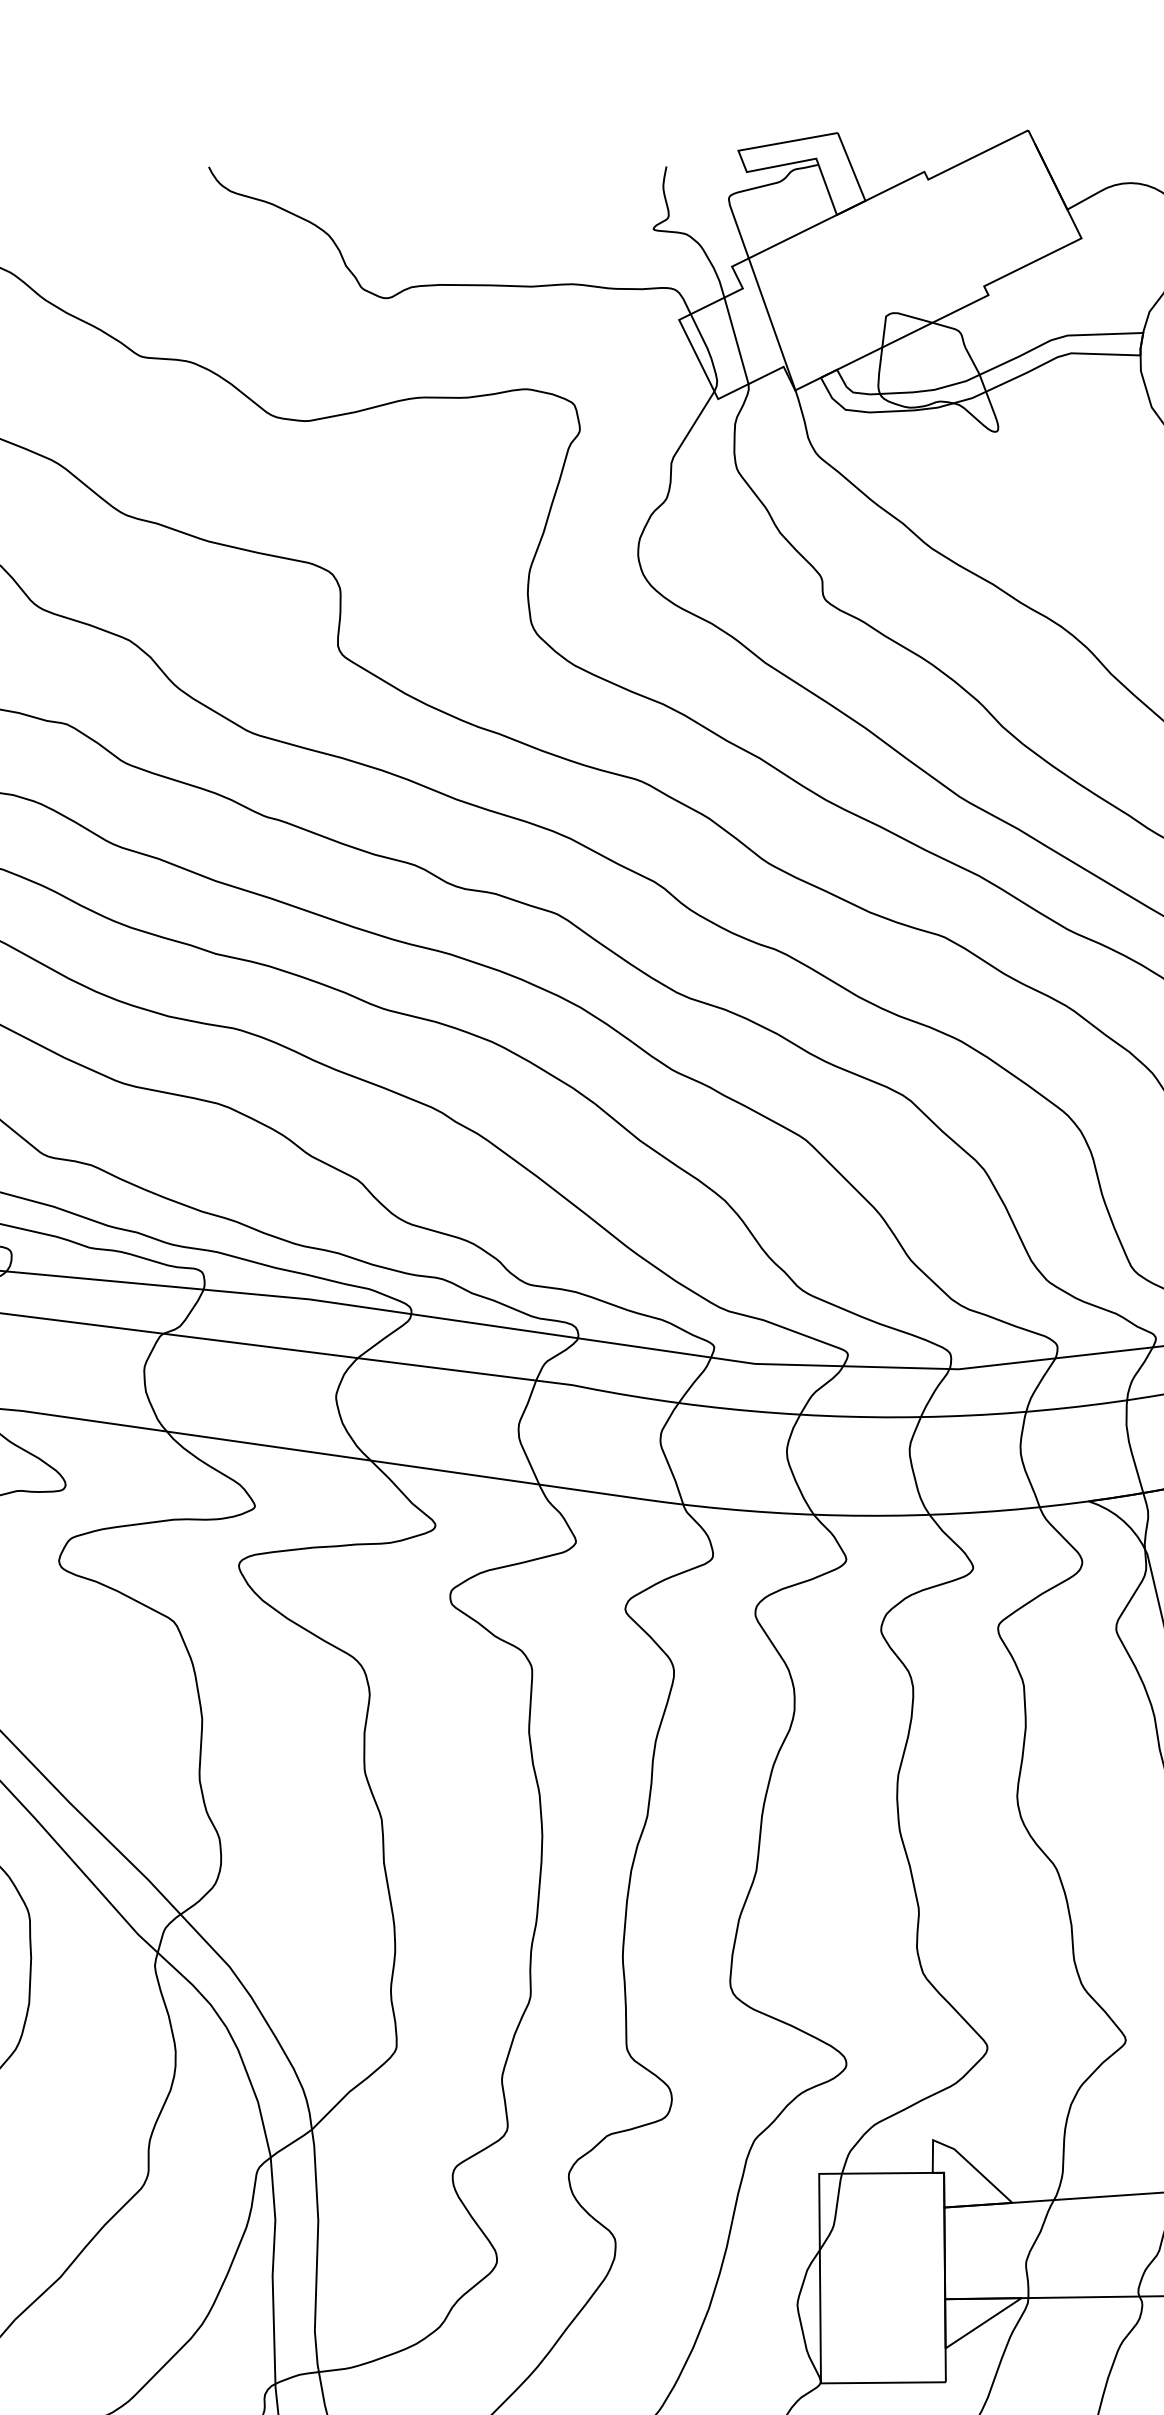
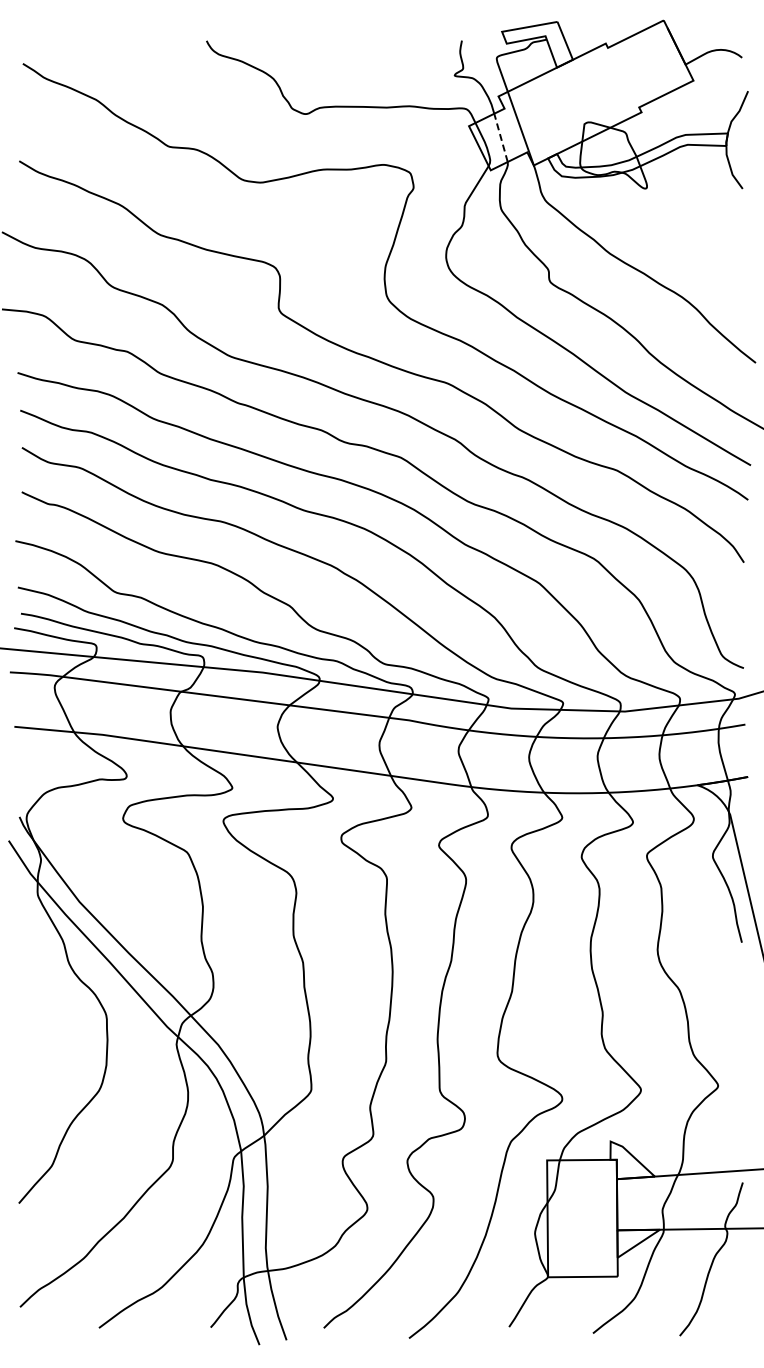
line: (735, 340) -> (500, 137), solid -> dashed

